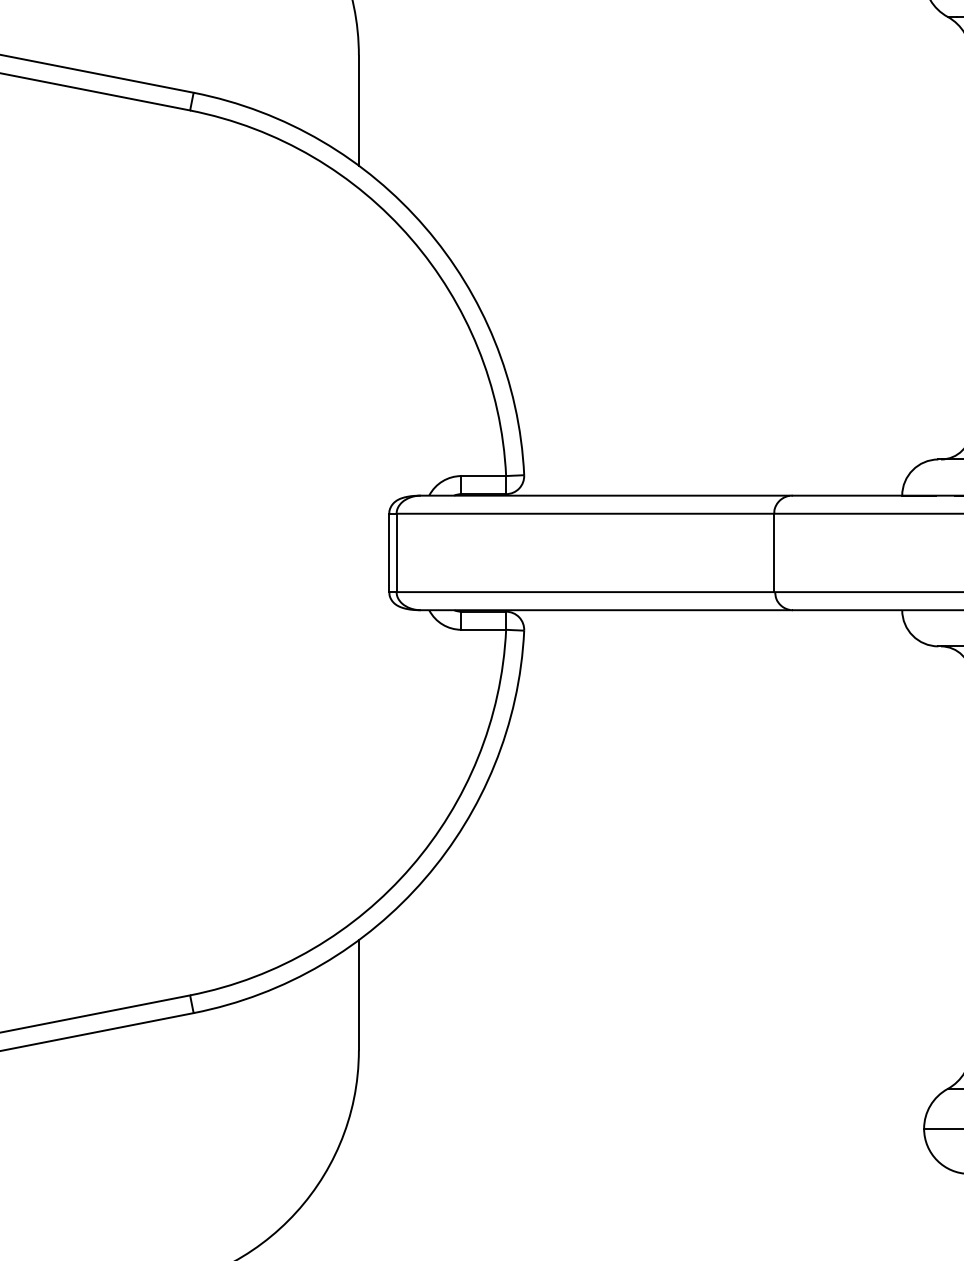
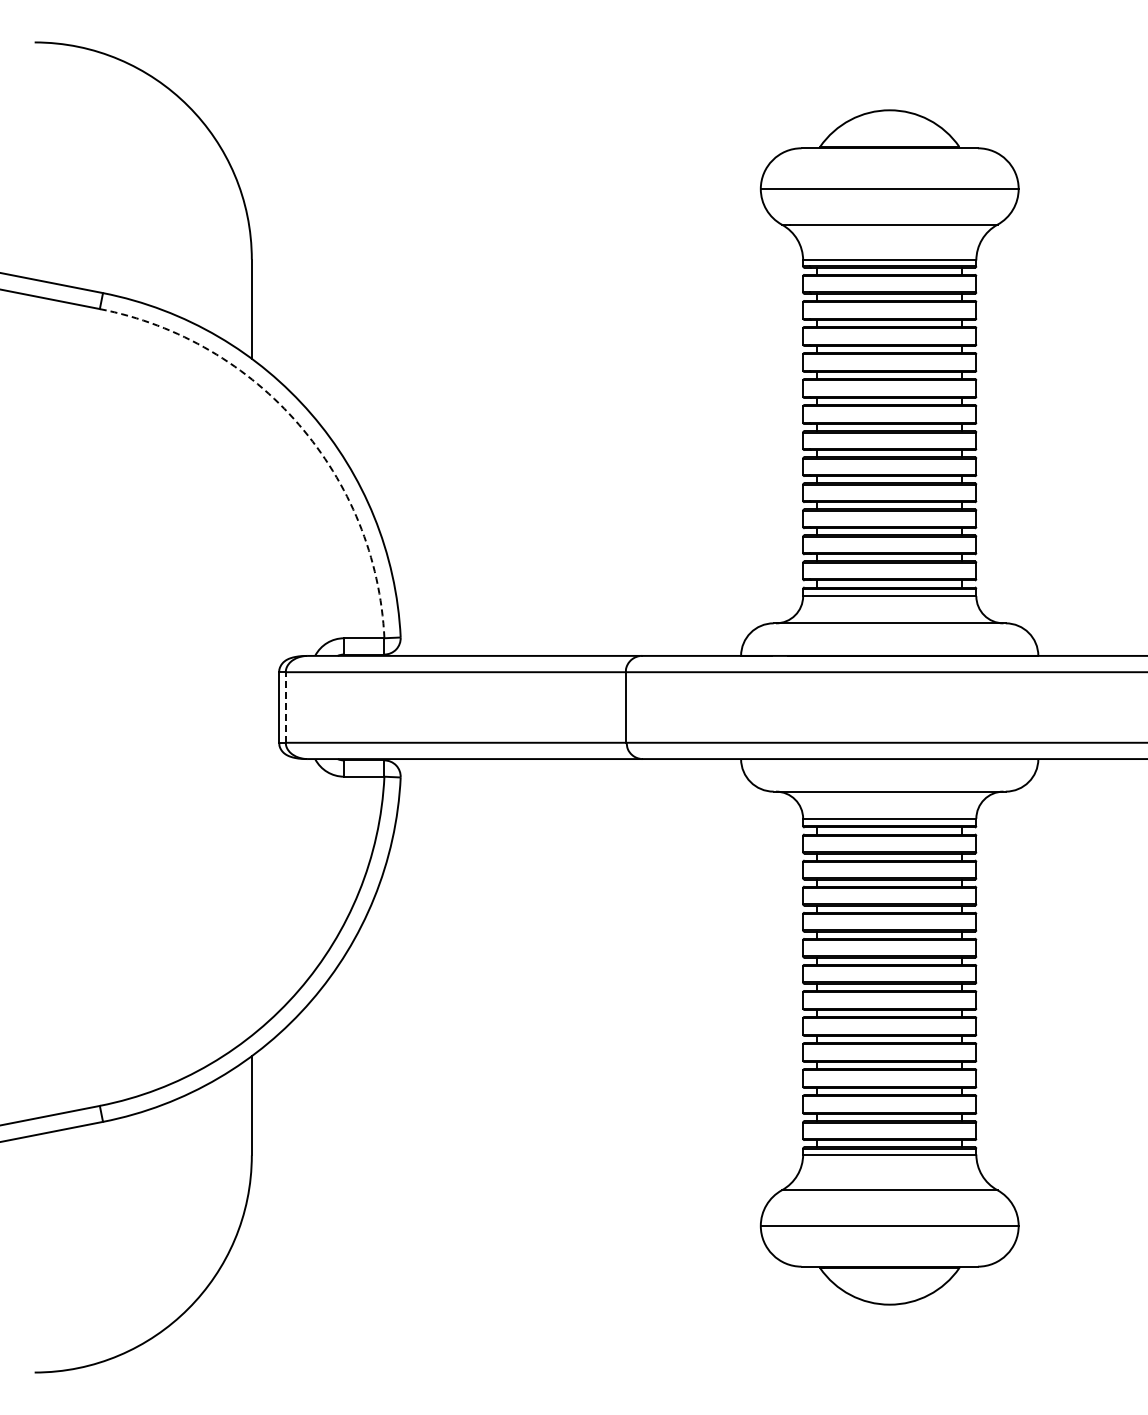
arc: (410, 238) -> (298, 424), solid -> dashed
line: (396, 552) -> (285, 707), solid -> dashed

